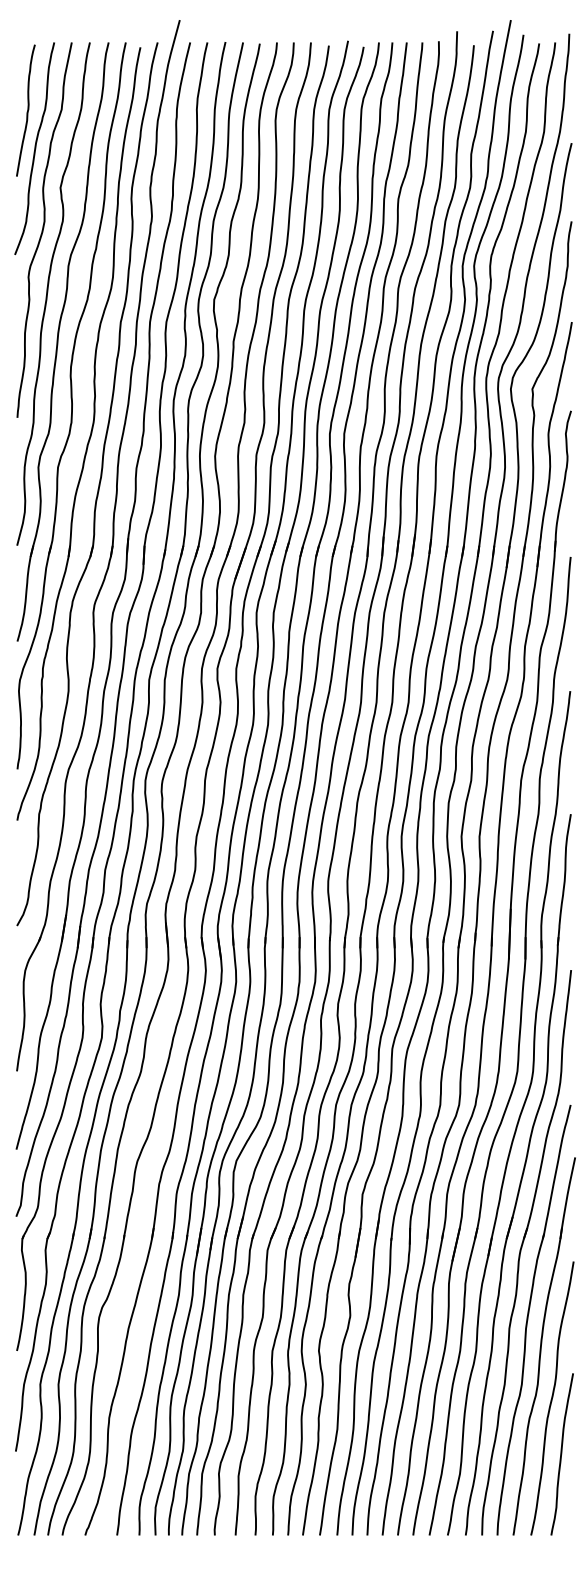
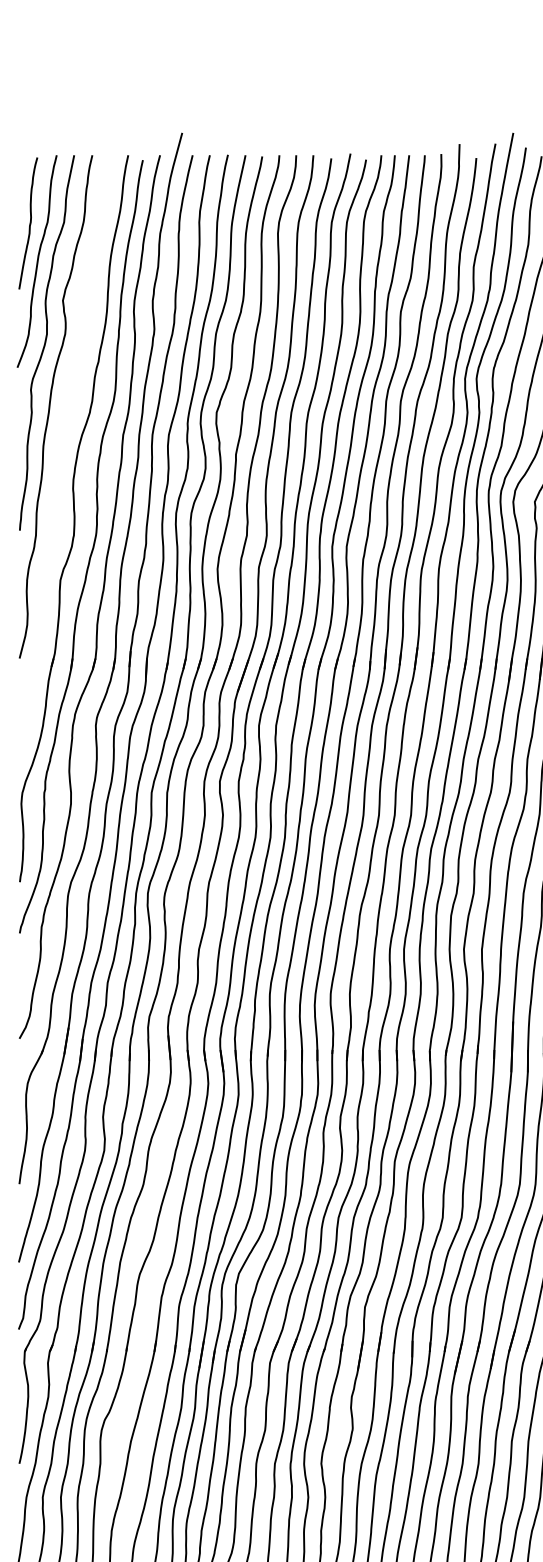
part: (62, 341) -> (64, 454), removed

